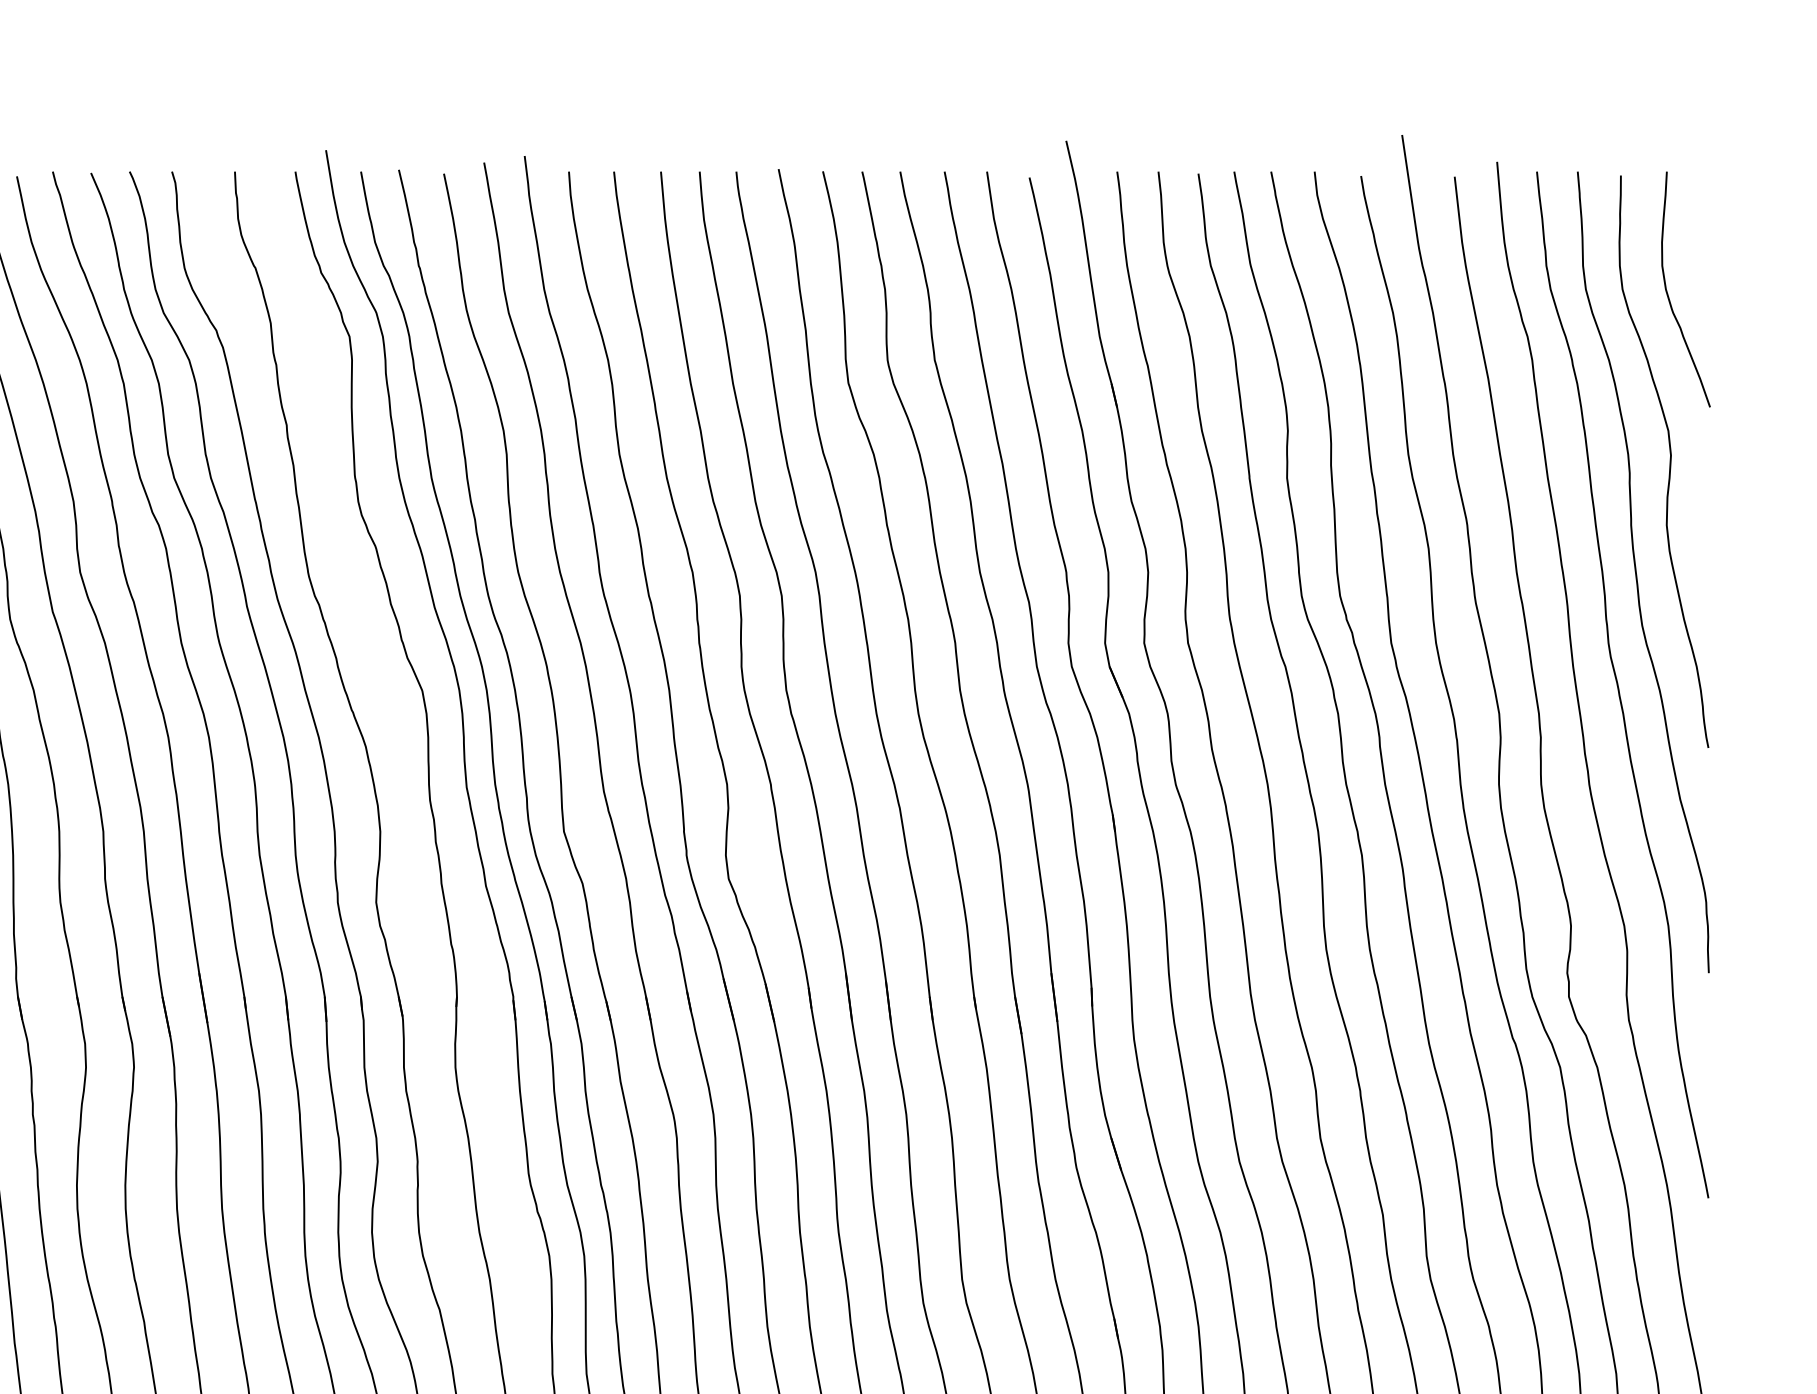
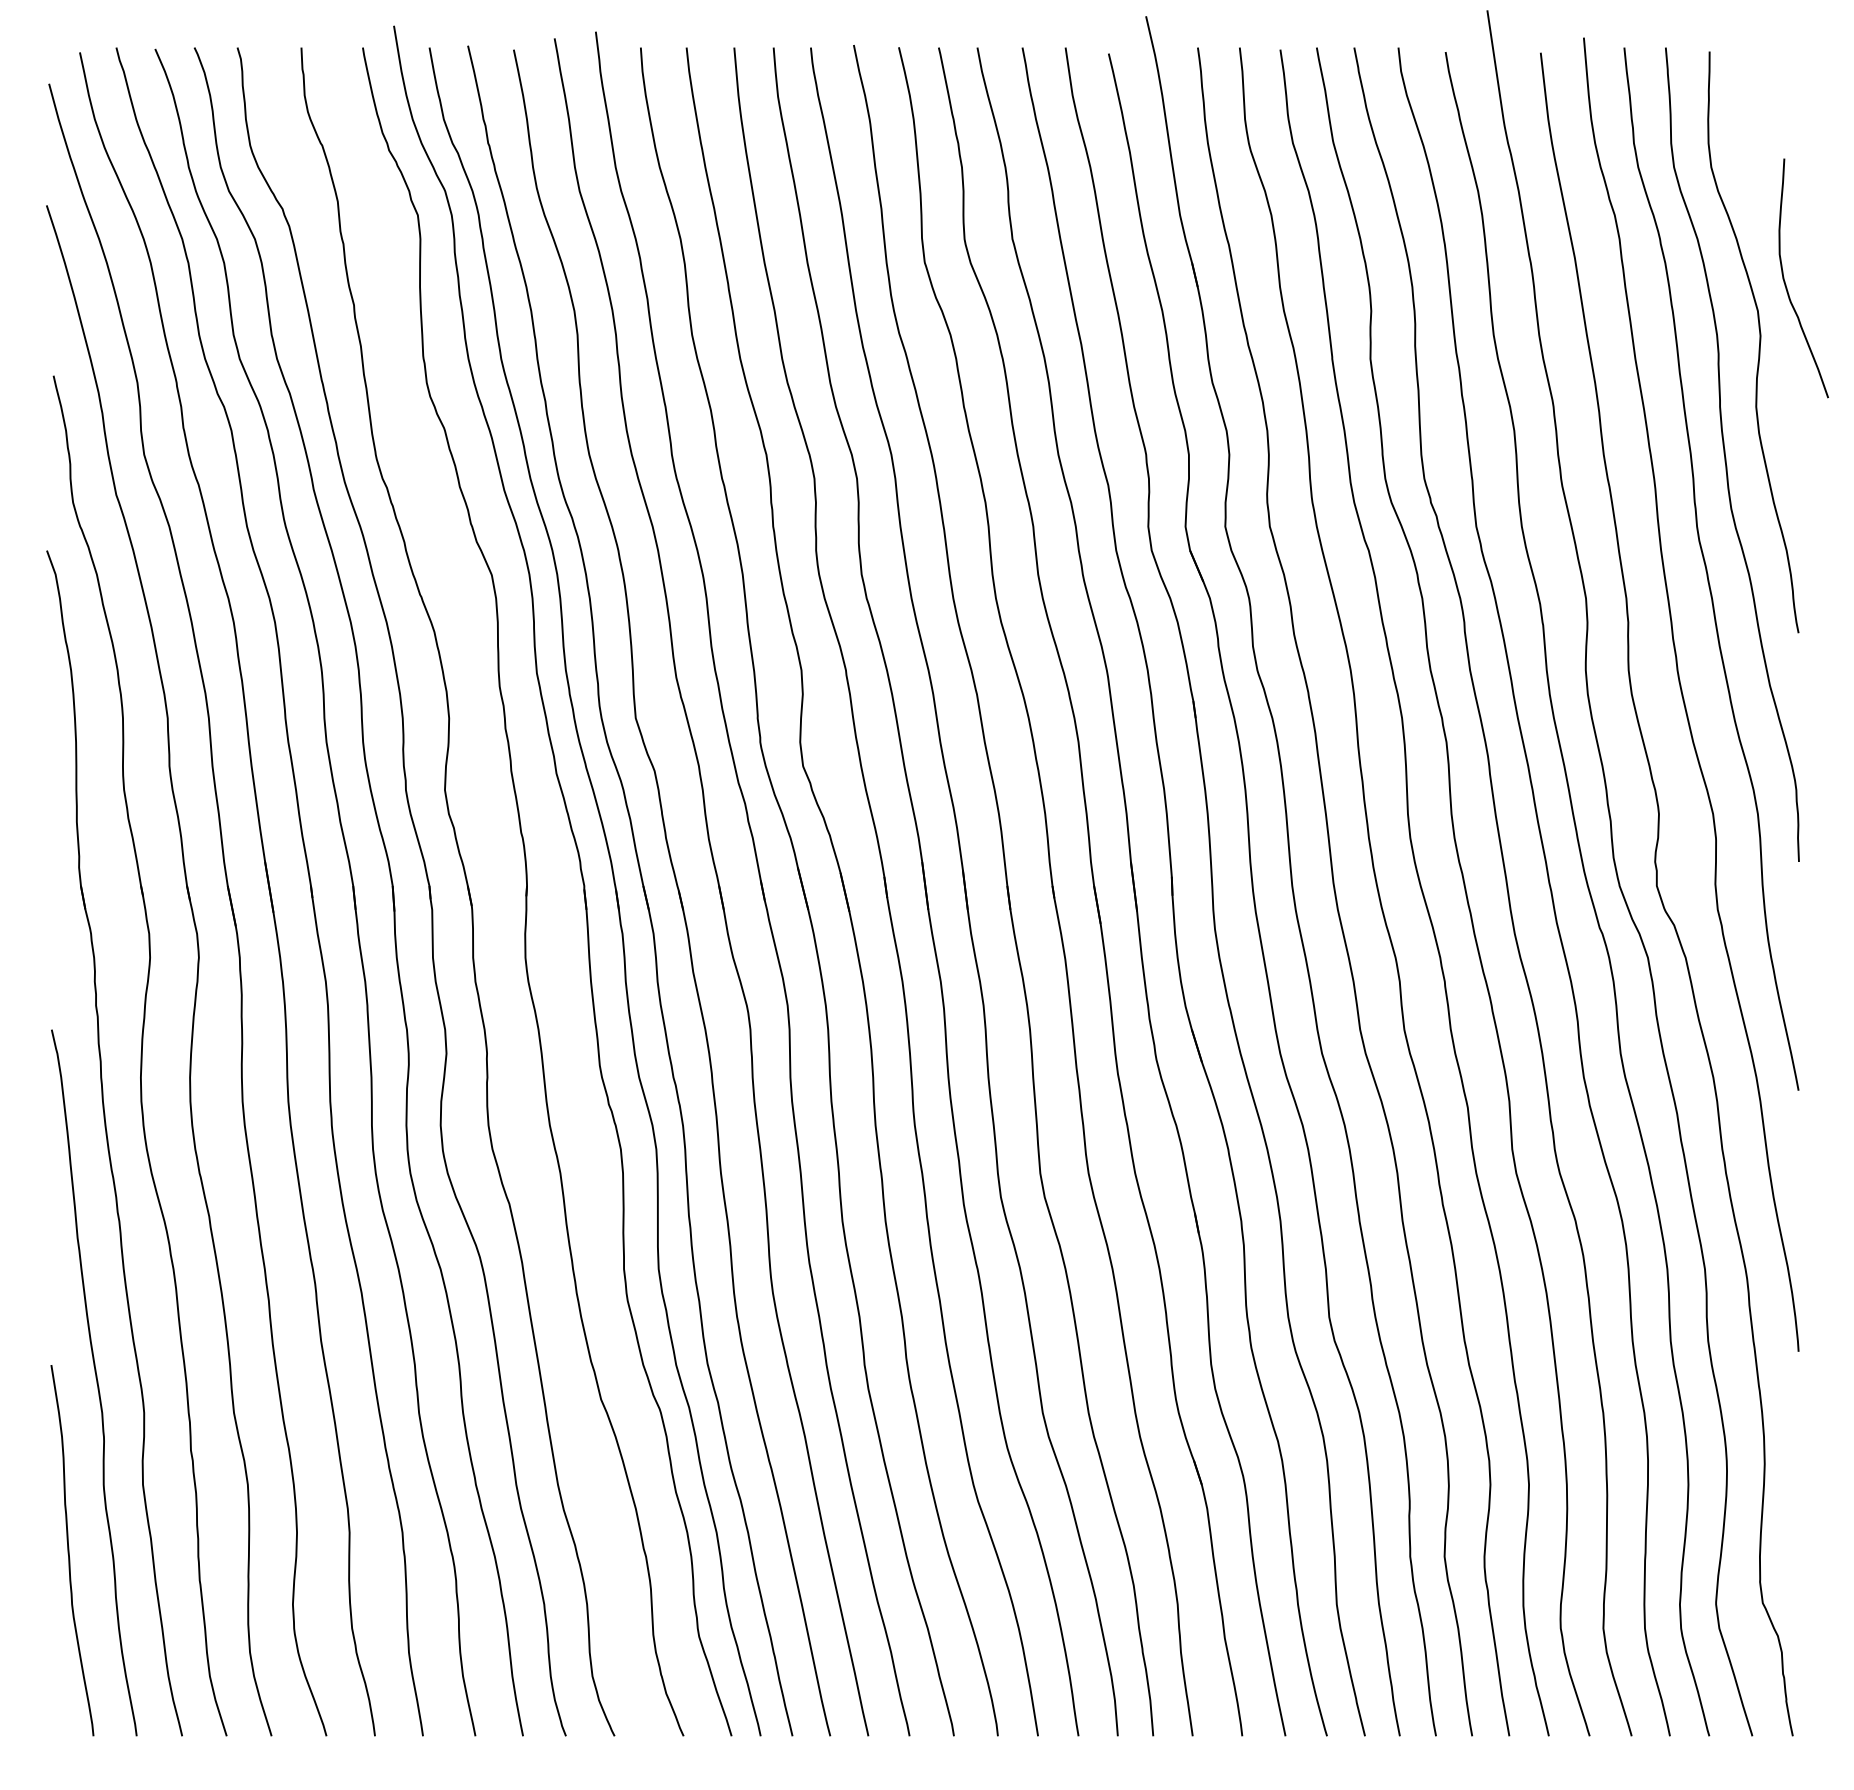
curve: (1668, 295) -> (1786, 284), moved

